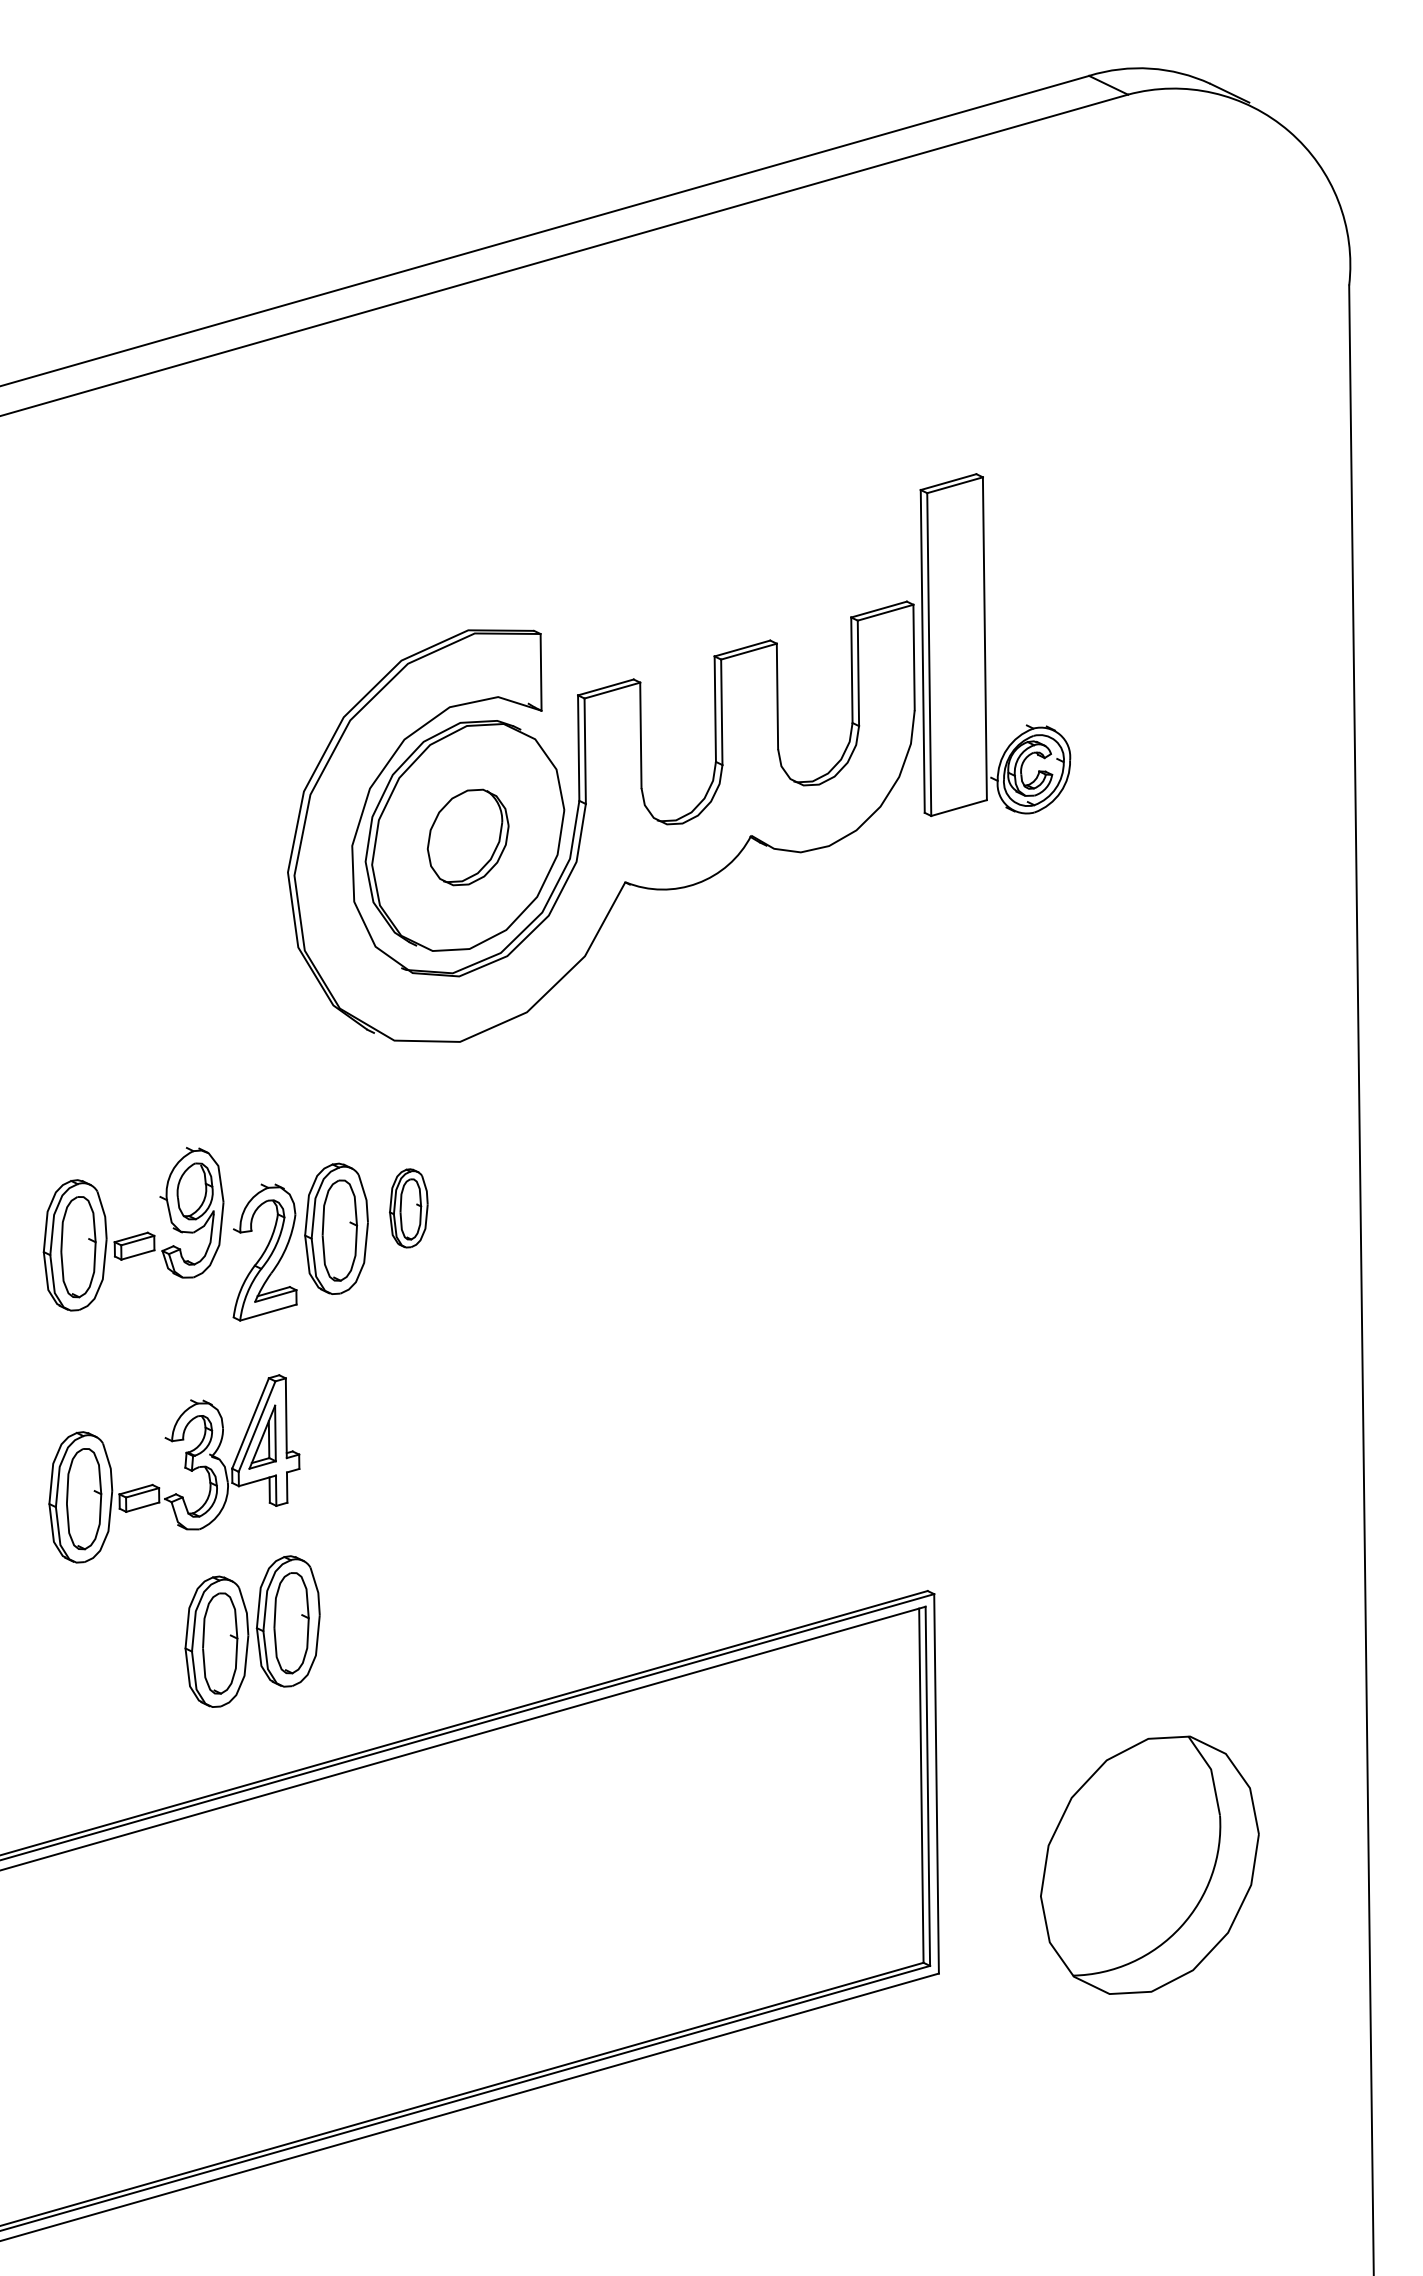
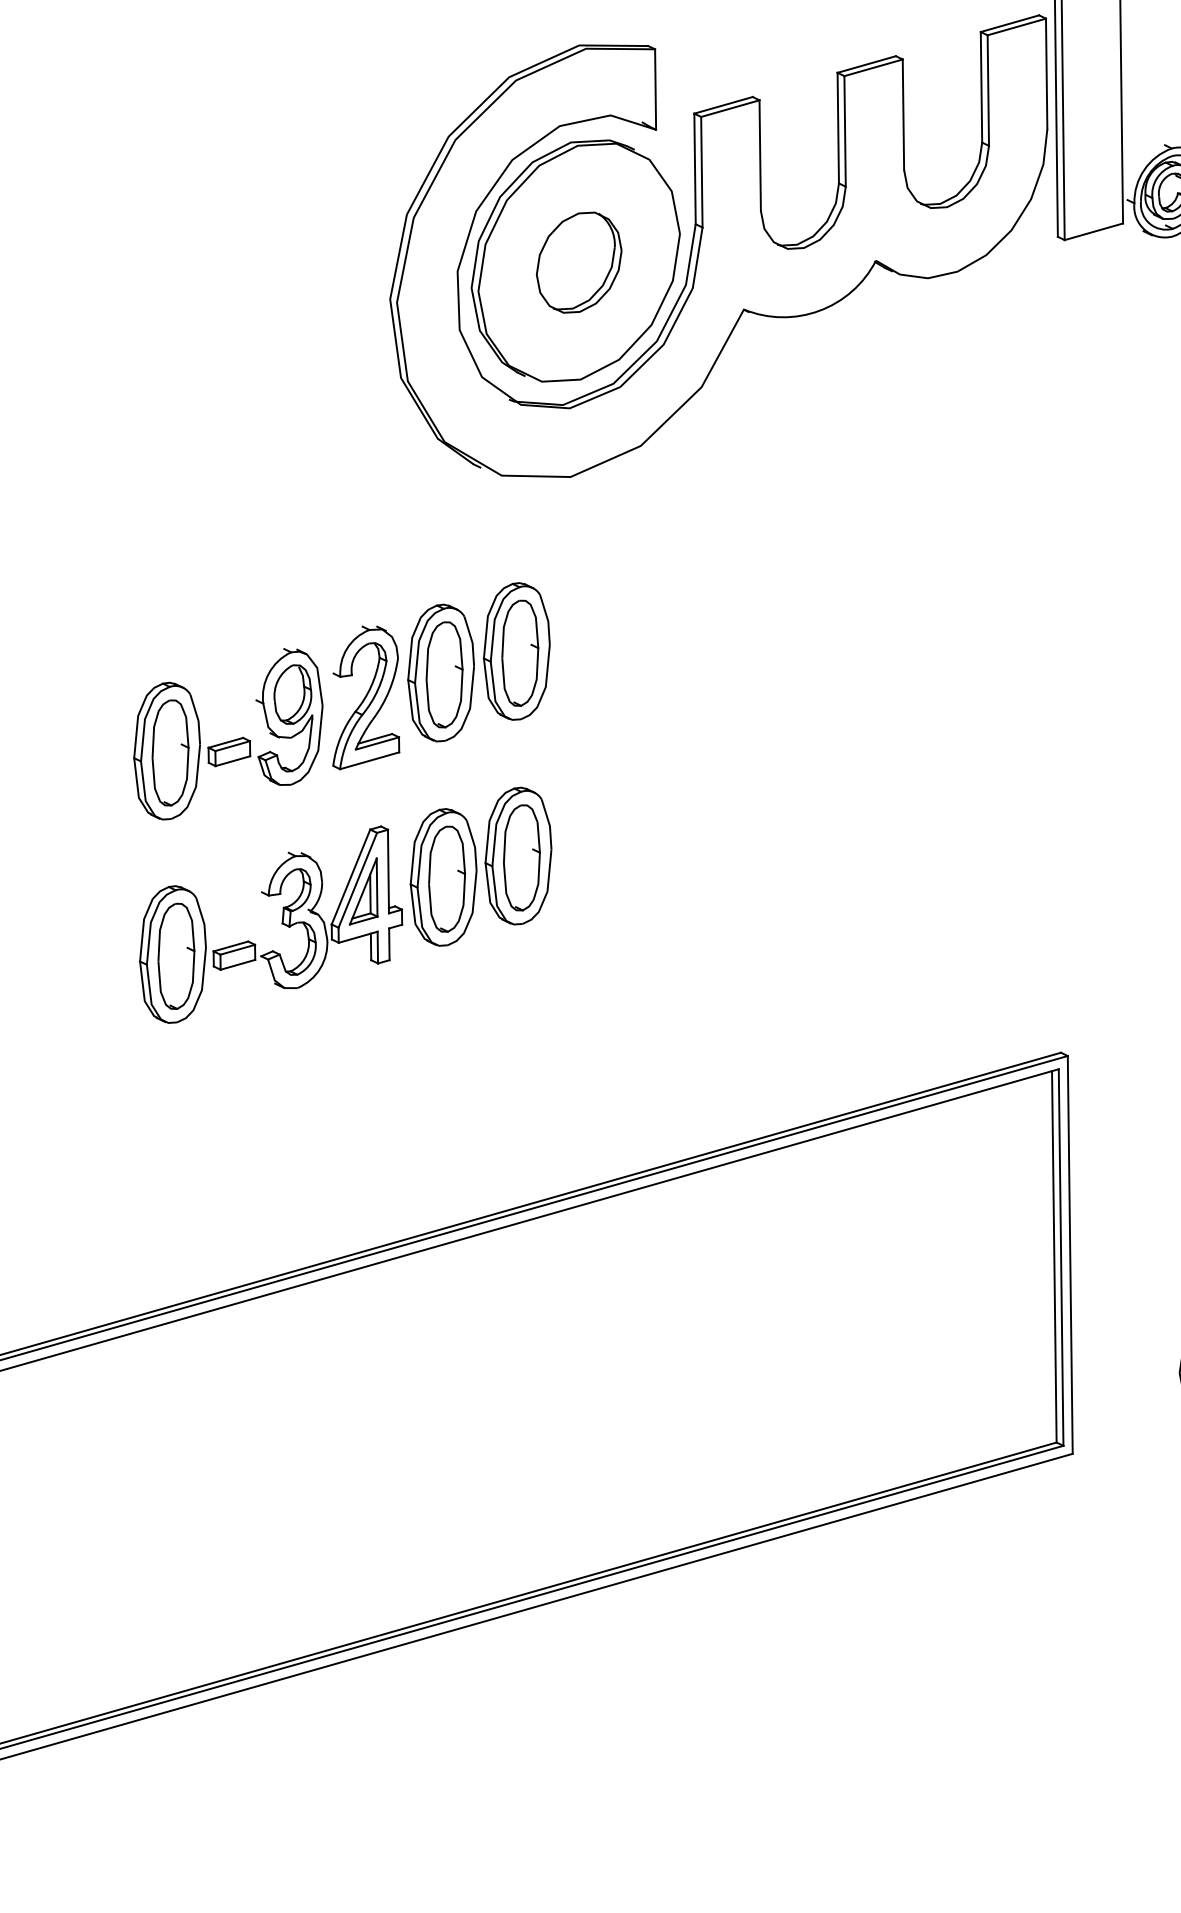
part: (408, 1208) -> (516, 651), size x1.67
part: (133, 1229) -> (228, 734), moved
part: (252, 1631) -> (480, 866), moved

